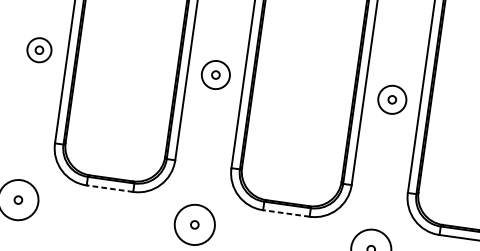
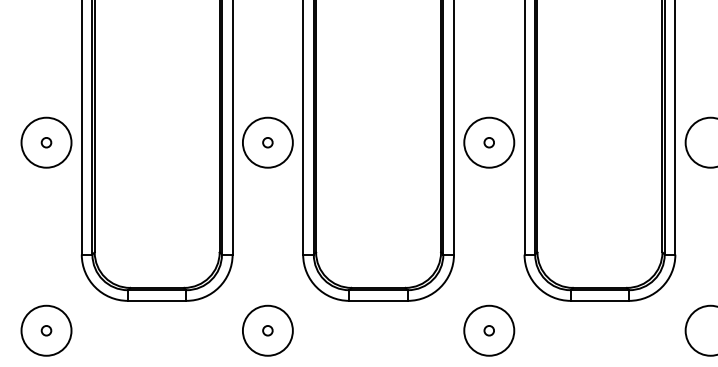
circle: (39, 50) -> (46, 142), size x1.67
circle: (215, 74) -> (267, 142), size x1.43
circle: (392, 99) -> (489, 142), size x1.43
line: (109, 188) -> (156, 300), dashed -> solid
line: (286, 213) -> (378, 300), dashed -> solid

